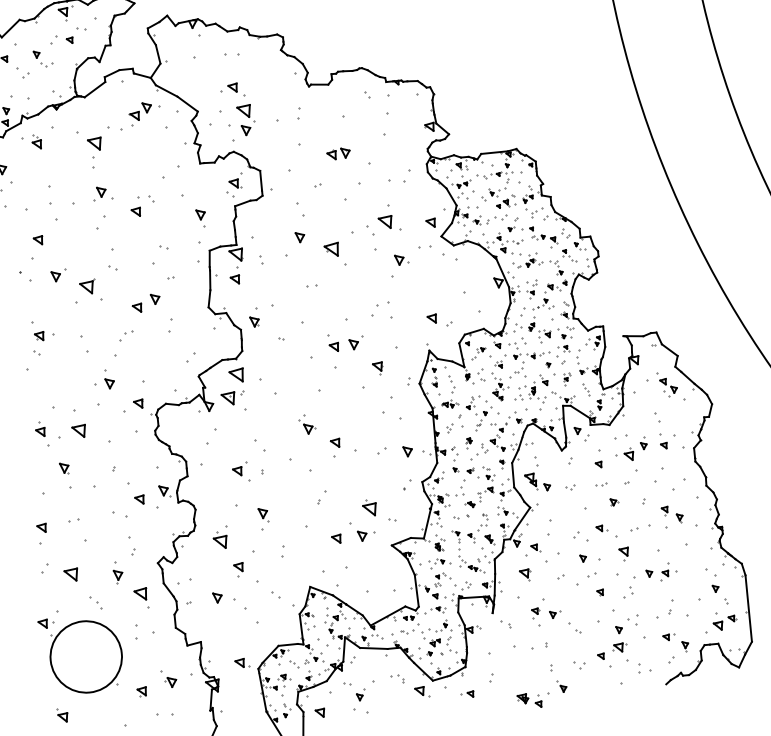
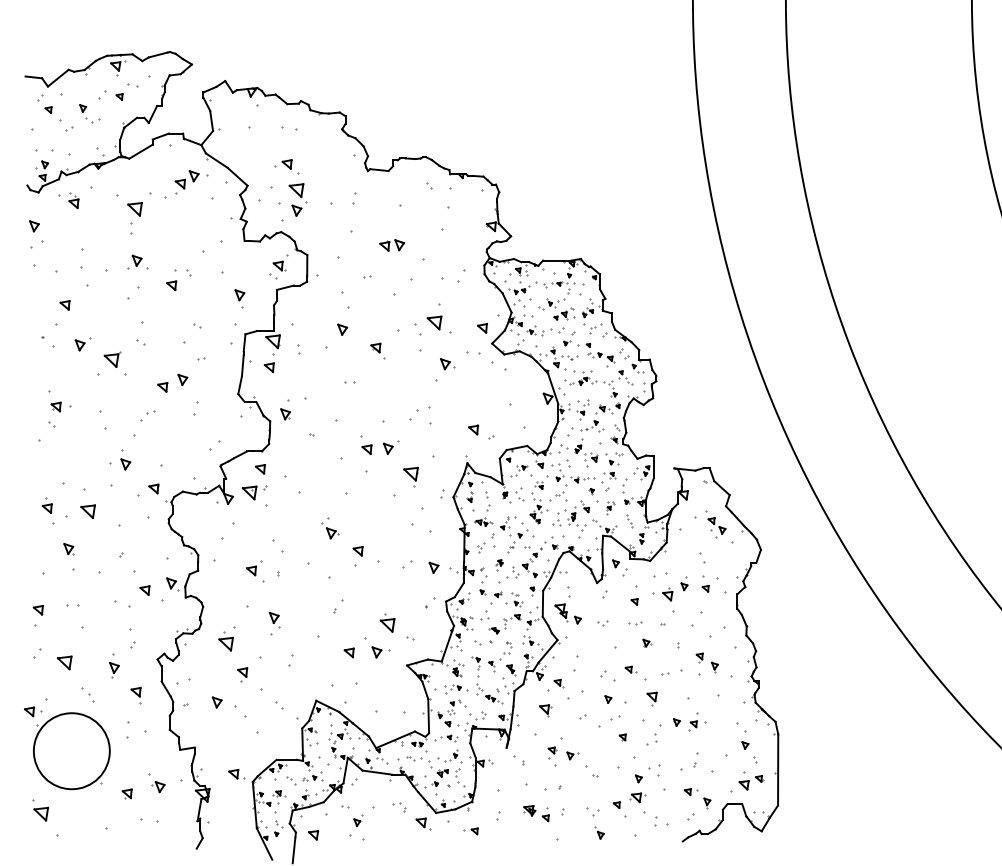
part: (334, 253) -> (377, 350), size x0.62
part: (377, 368) -> (410, 476), size x1.43
part: (235, 375) -> (259, 469), size x0.62
part: (140, 598) -> (135, 695), size x0.71
part: (562, 686) -> (599, 832), moved
part: (529, 700) -> (536, 813), moved
part: (62, 715) -> (40, 810), size x1.43

